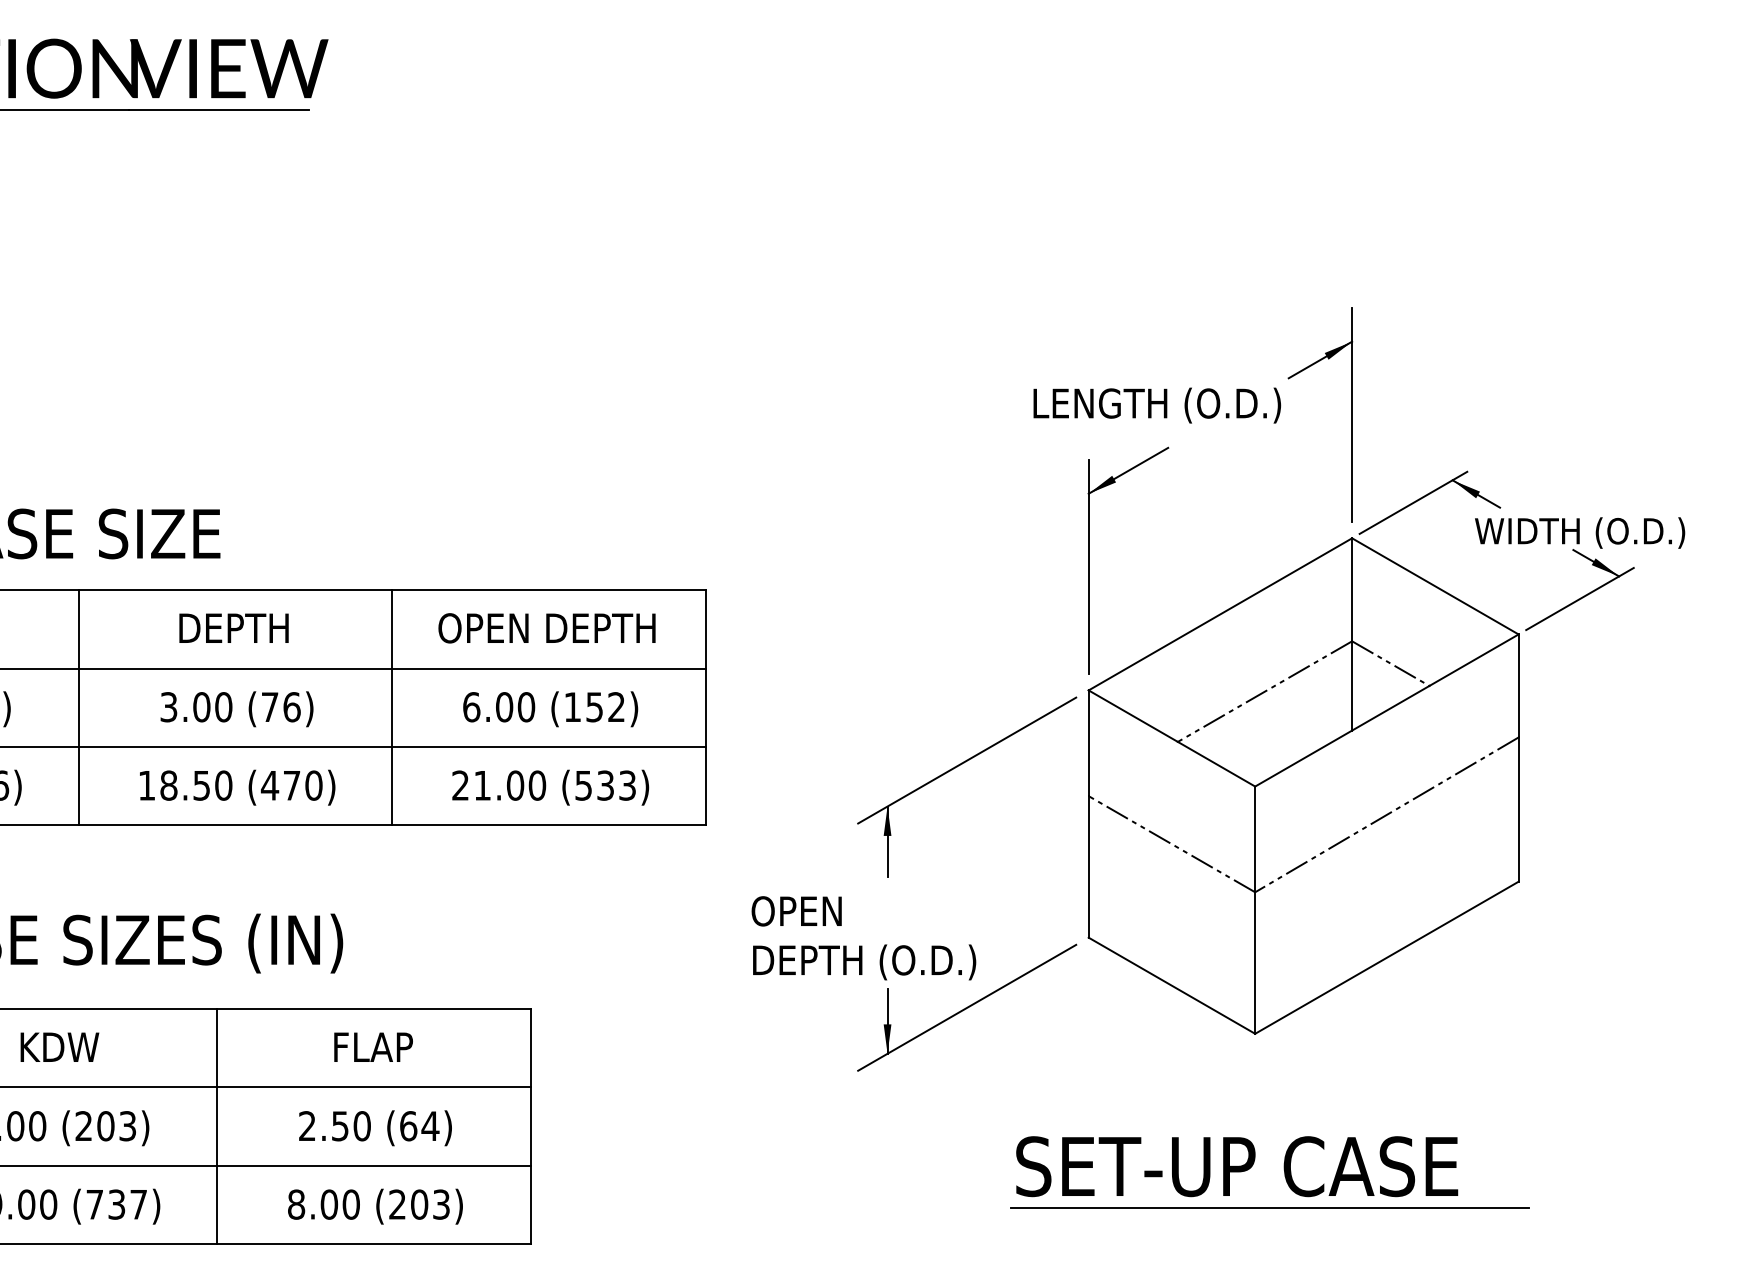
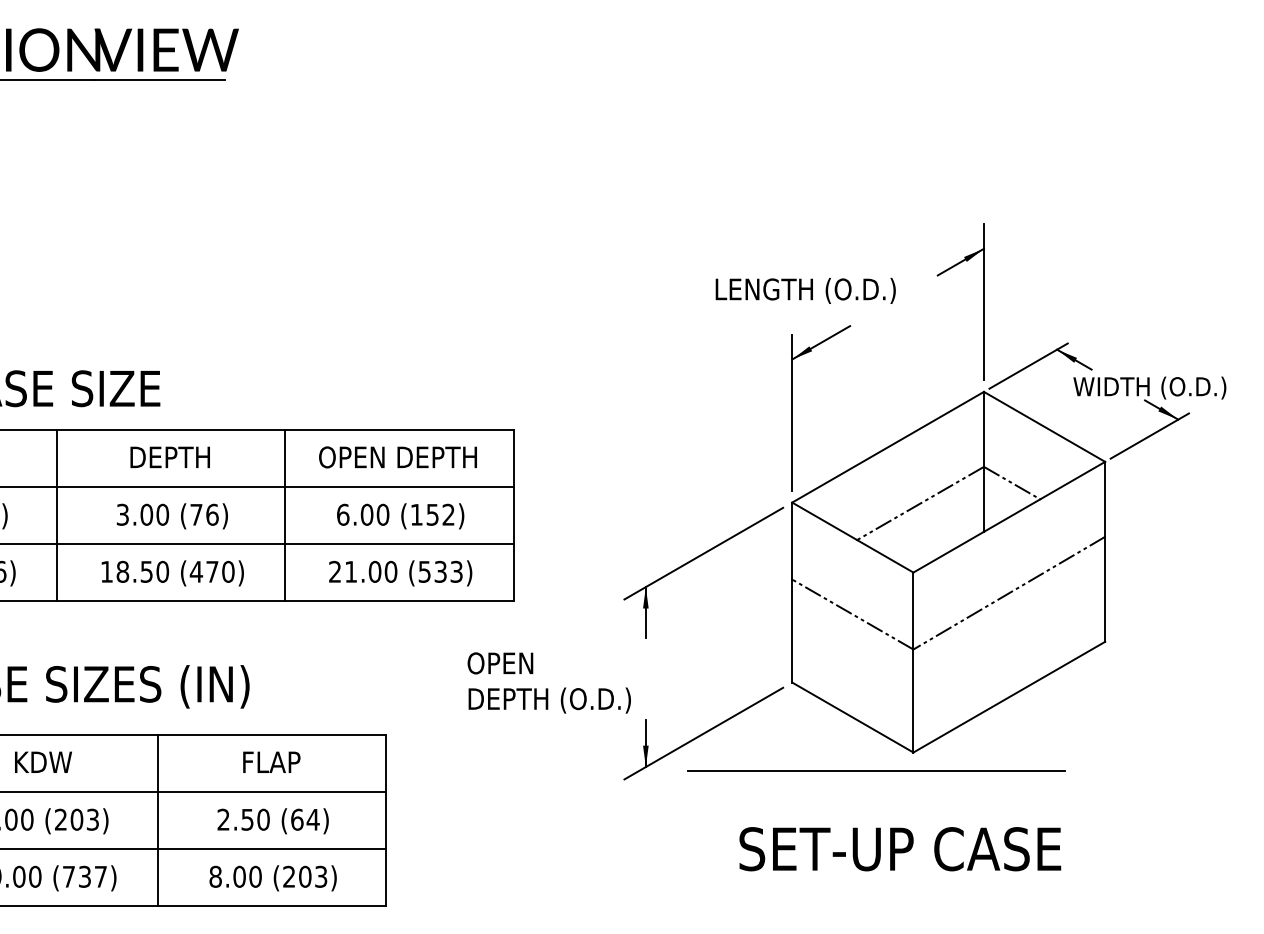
text: (1157, 405) -> (805, 290), moved
text: (863, 938) -> (549, 683), moved
line: (1269, 1207) -> (876, 770), moved

